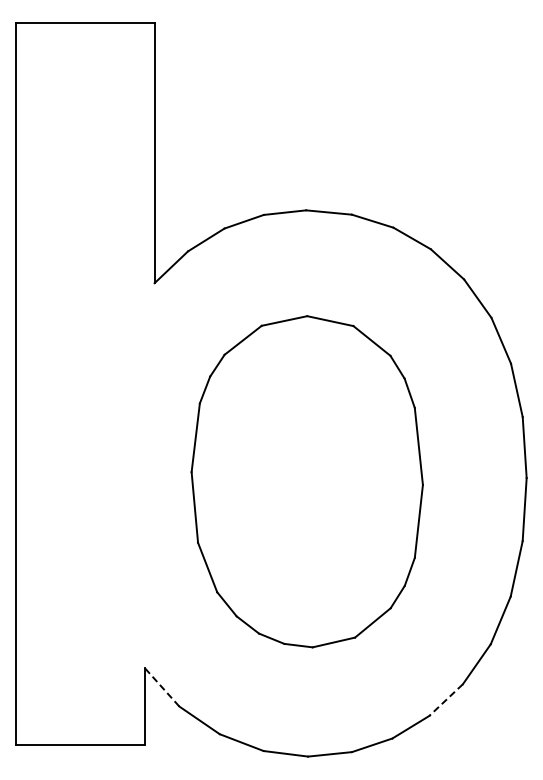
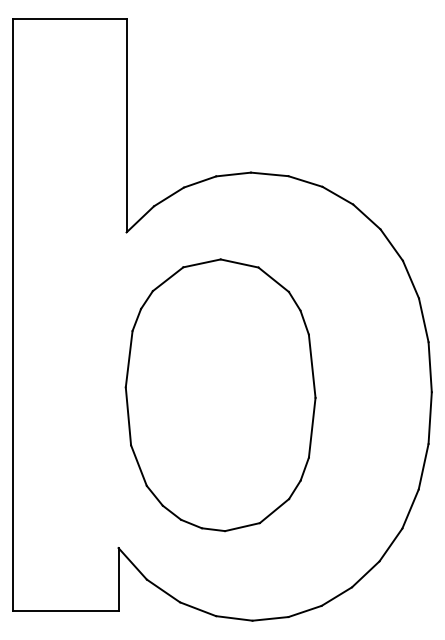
part: (306, 481) -> (220, 395), moved
line: (162, 687) -> (133, 564), dashed -> solid
line: (445, 700) -> (365, 574), dashed -> solid

